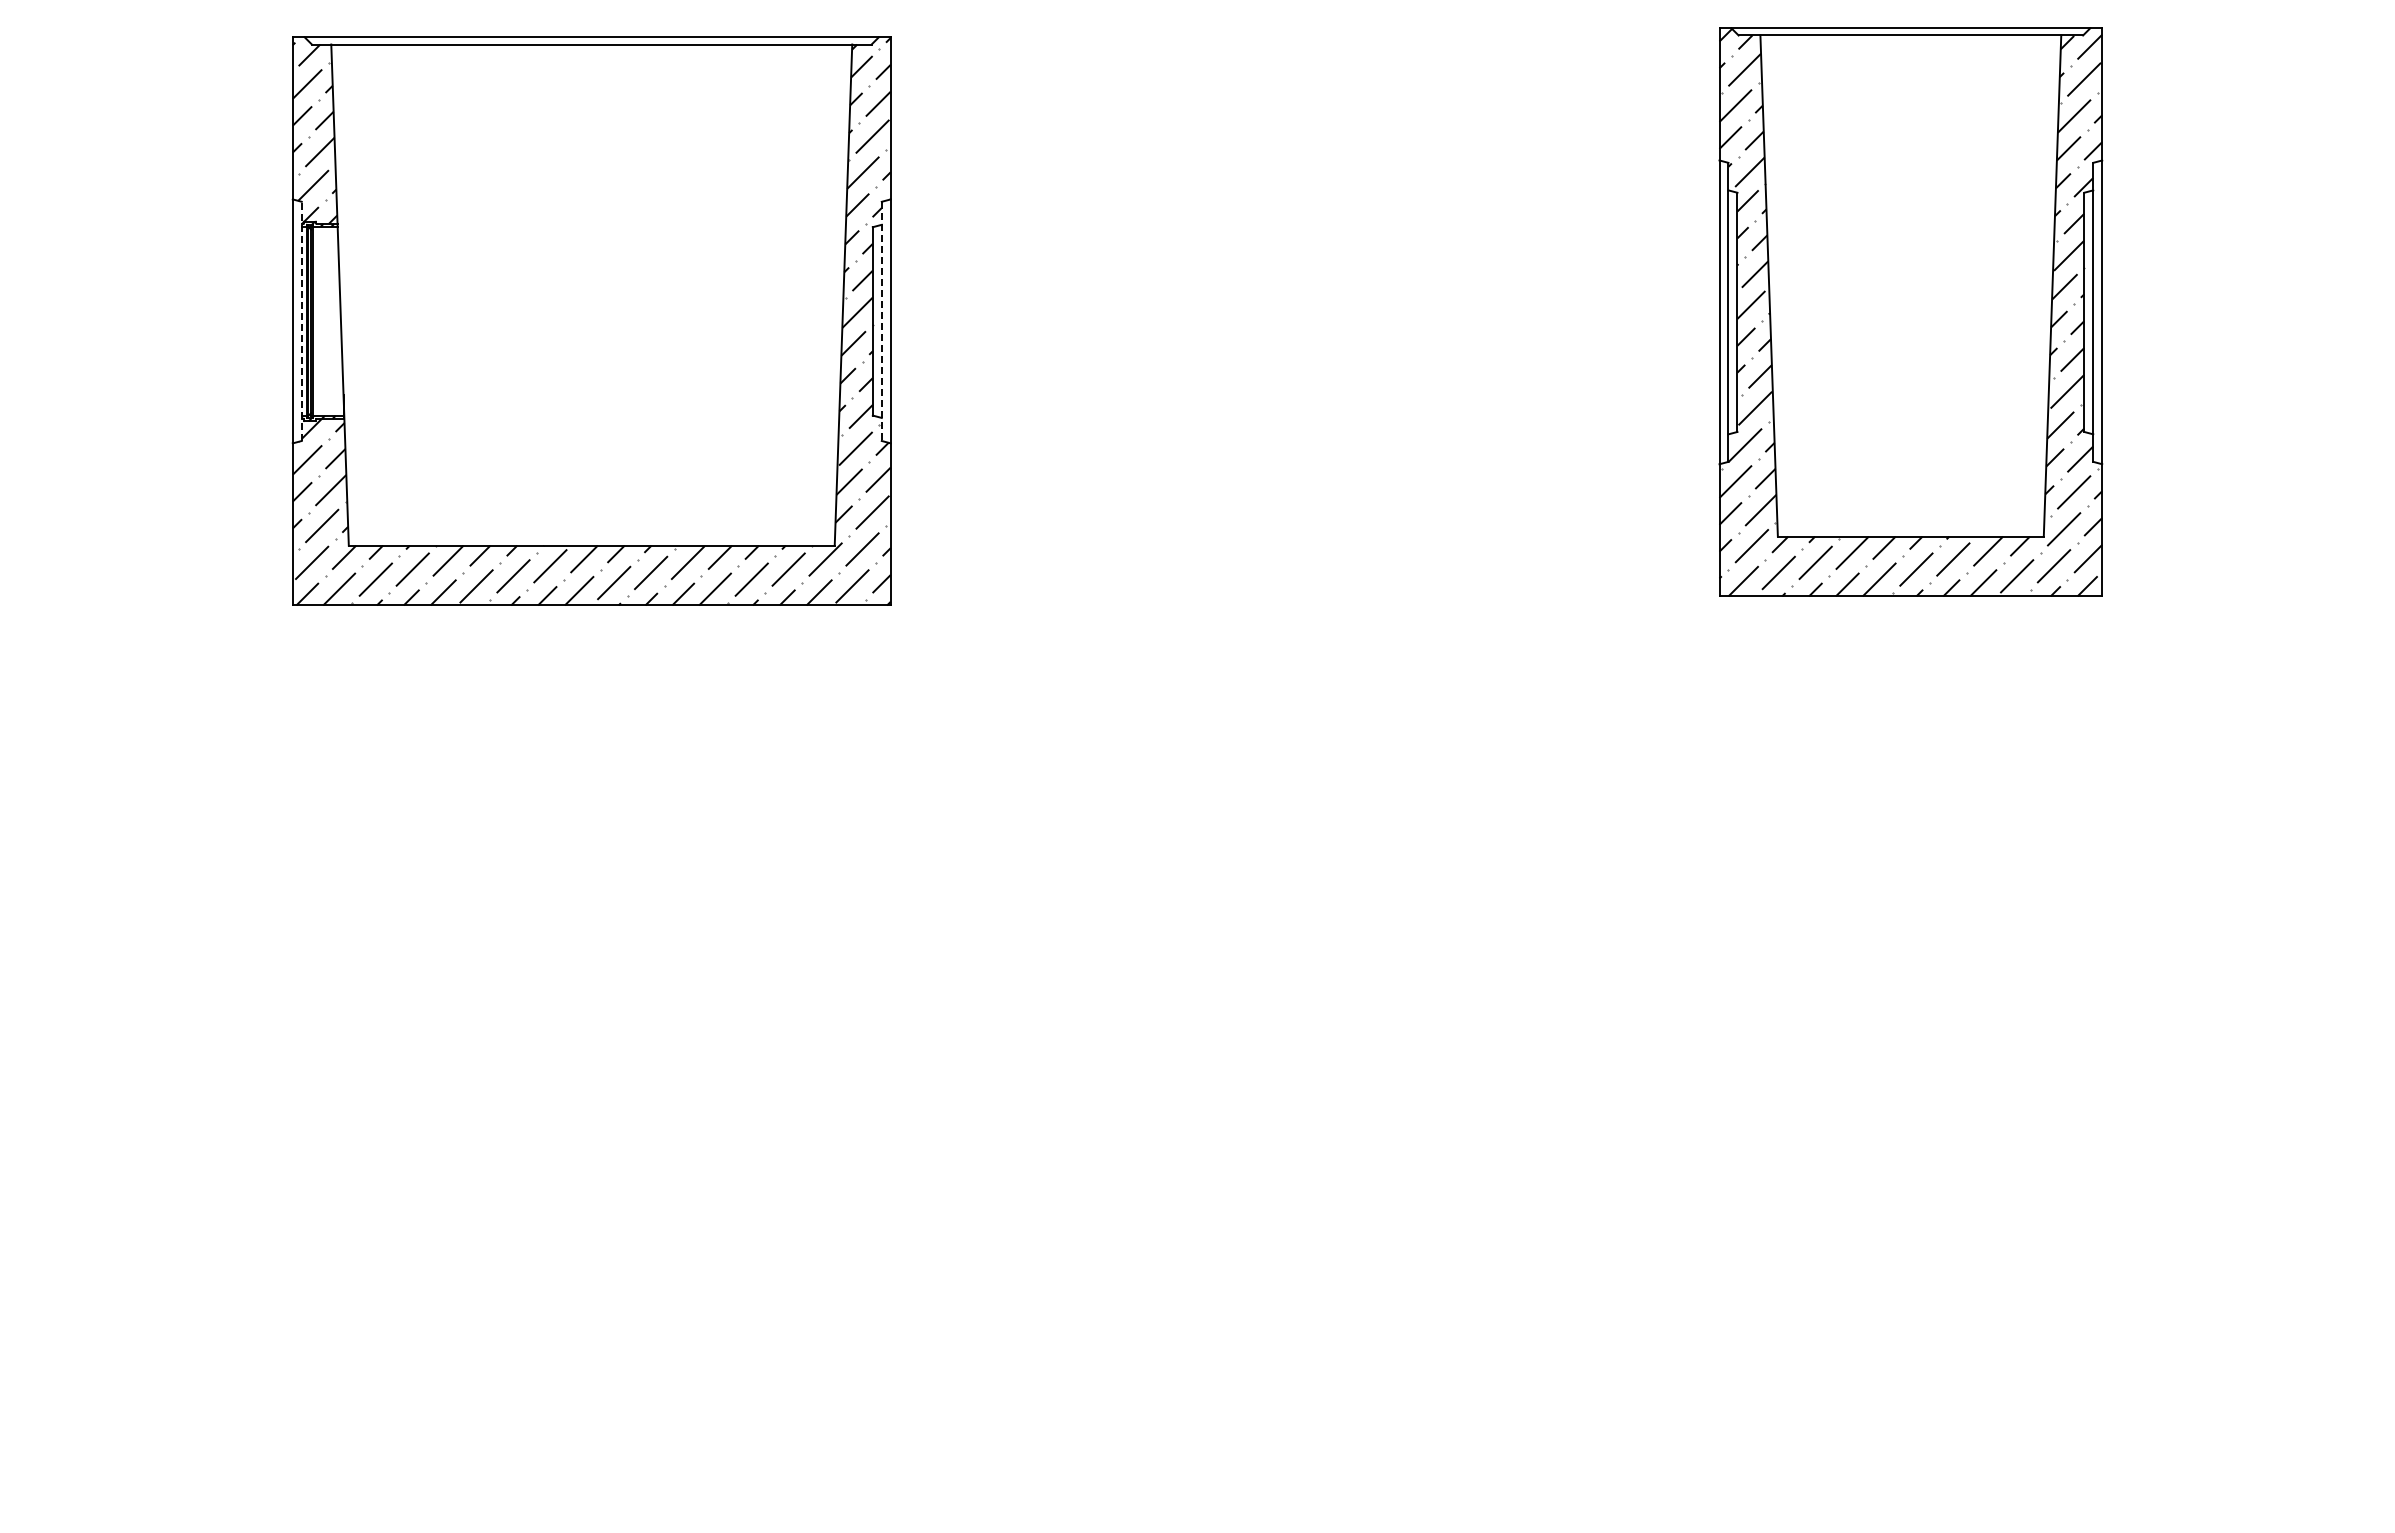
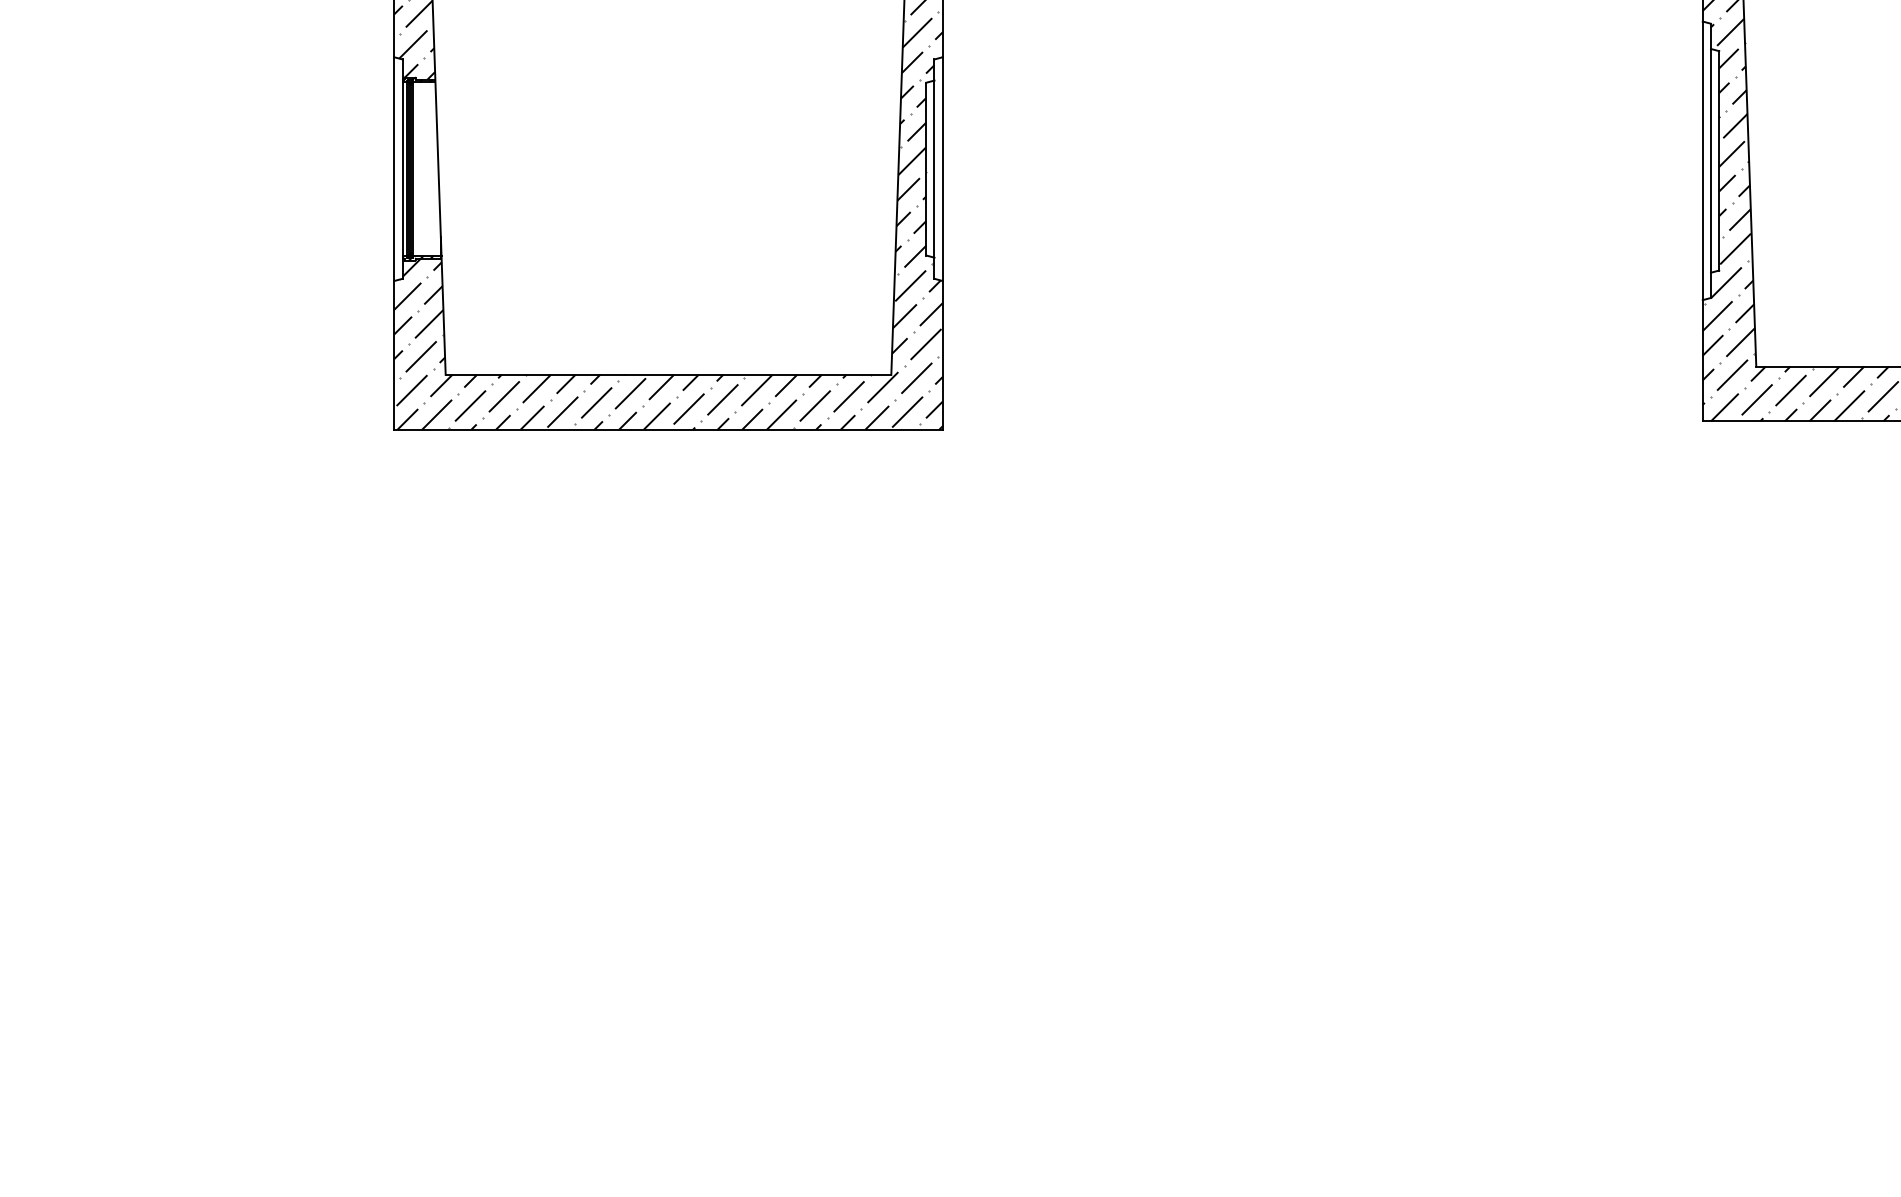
line: (301, 321) -> (402, 169), dashed -> solid
line: (881, 321) -> (934, 169), dashed -> solid

